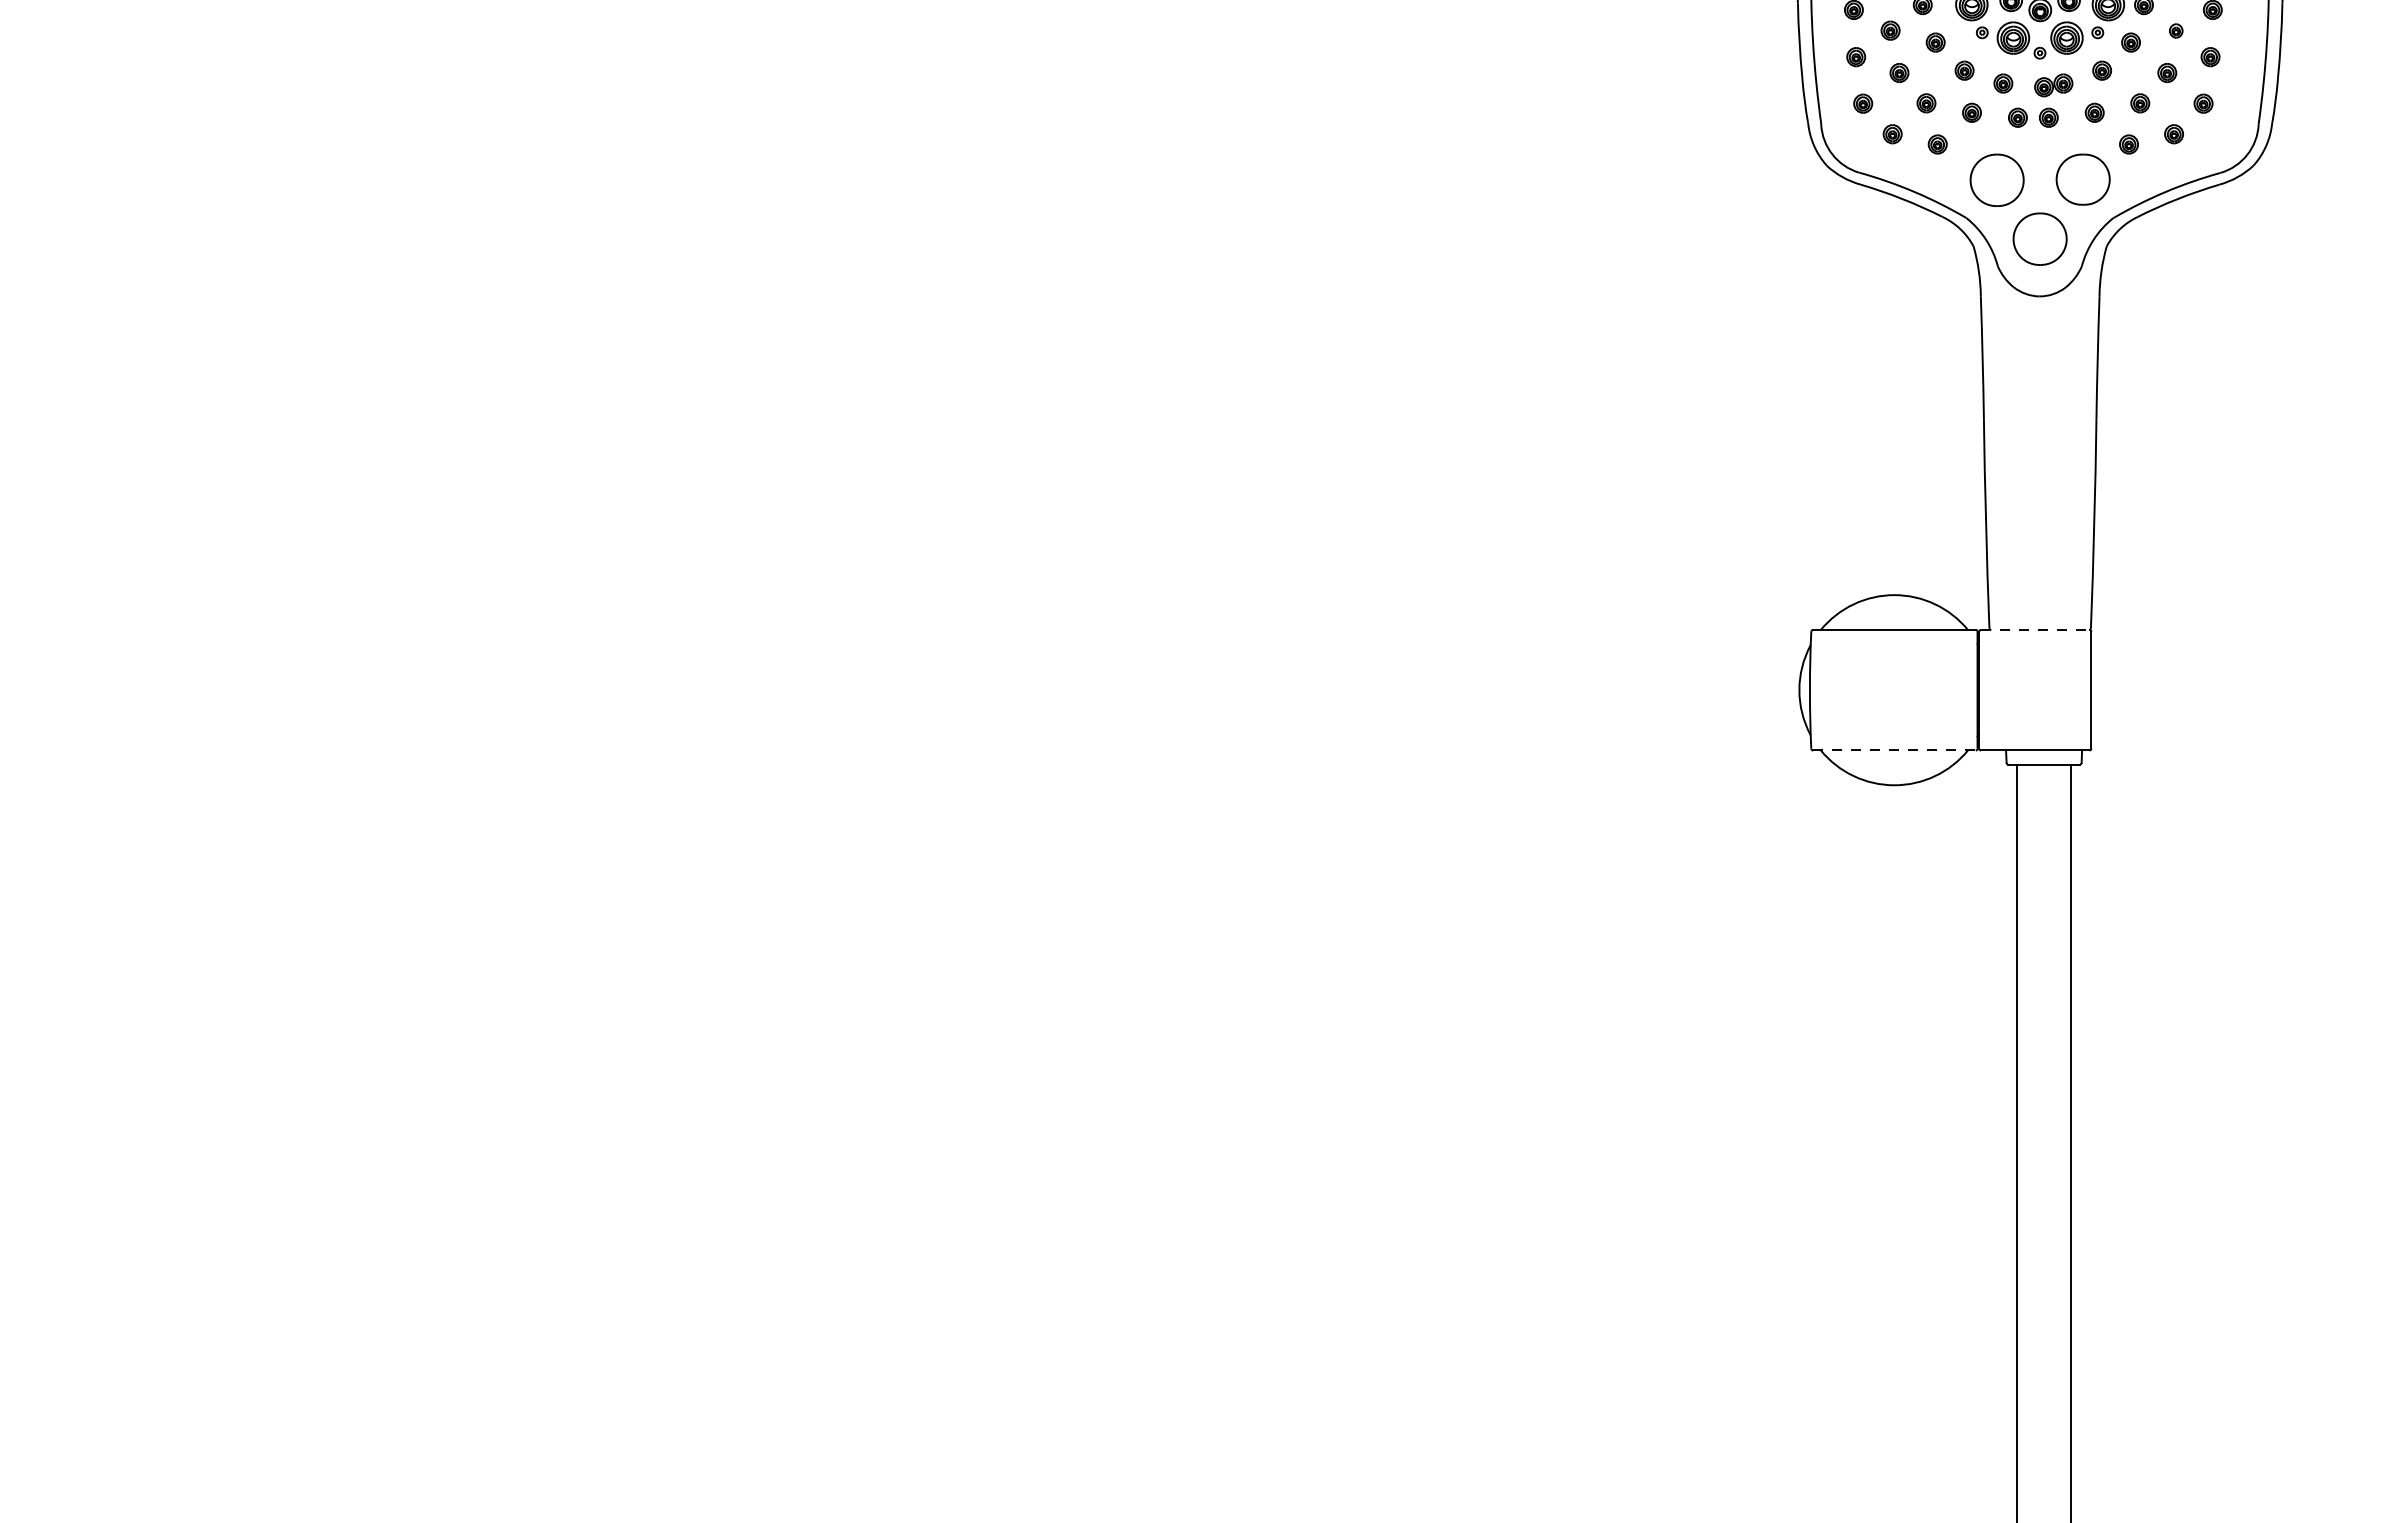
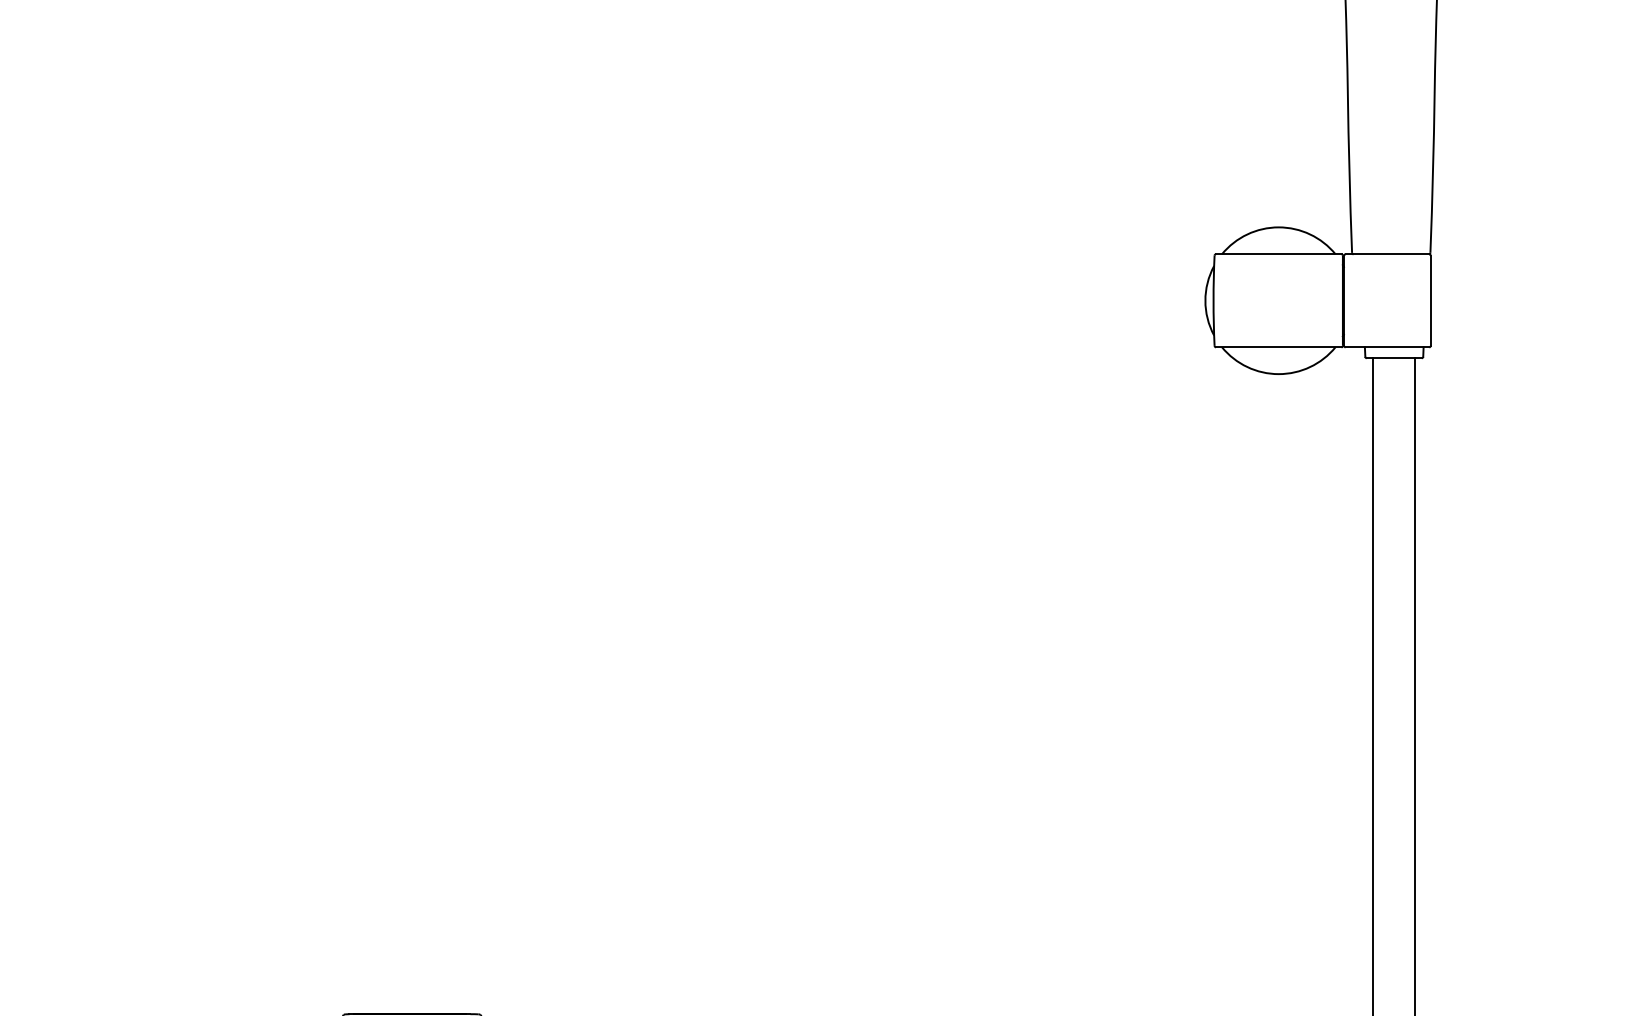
line: (2035, 629) -> (1387, 253), dashed -> solid
line: (1894, 750) -> (1278, 347), dashed -> solid

